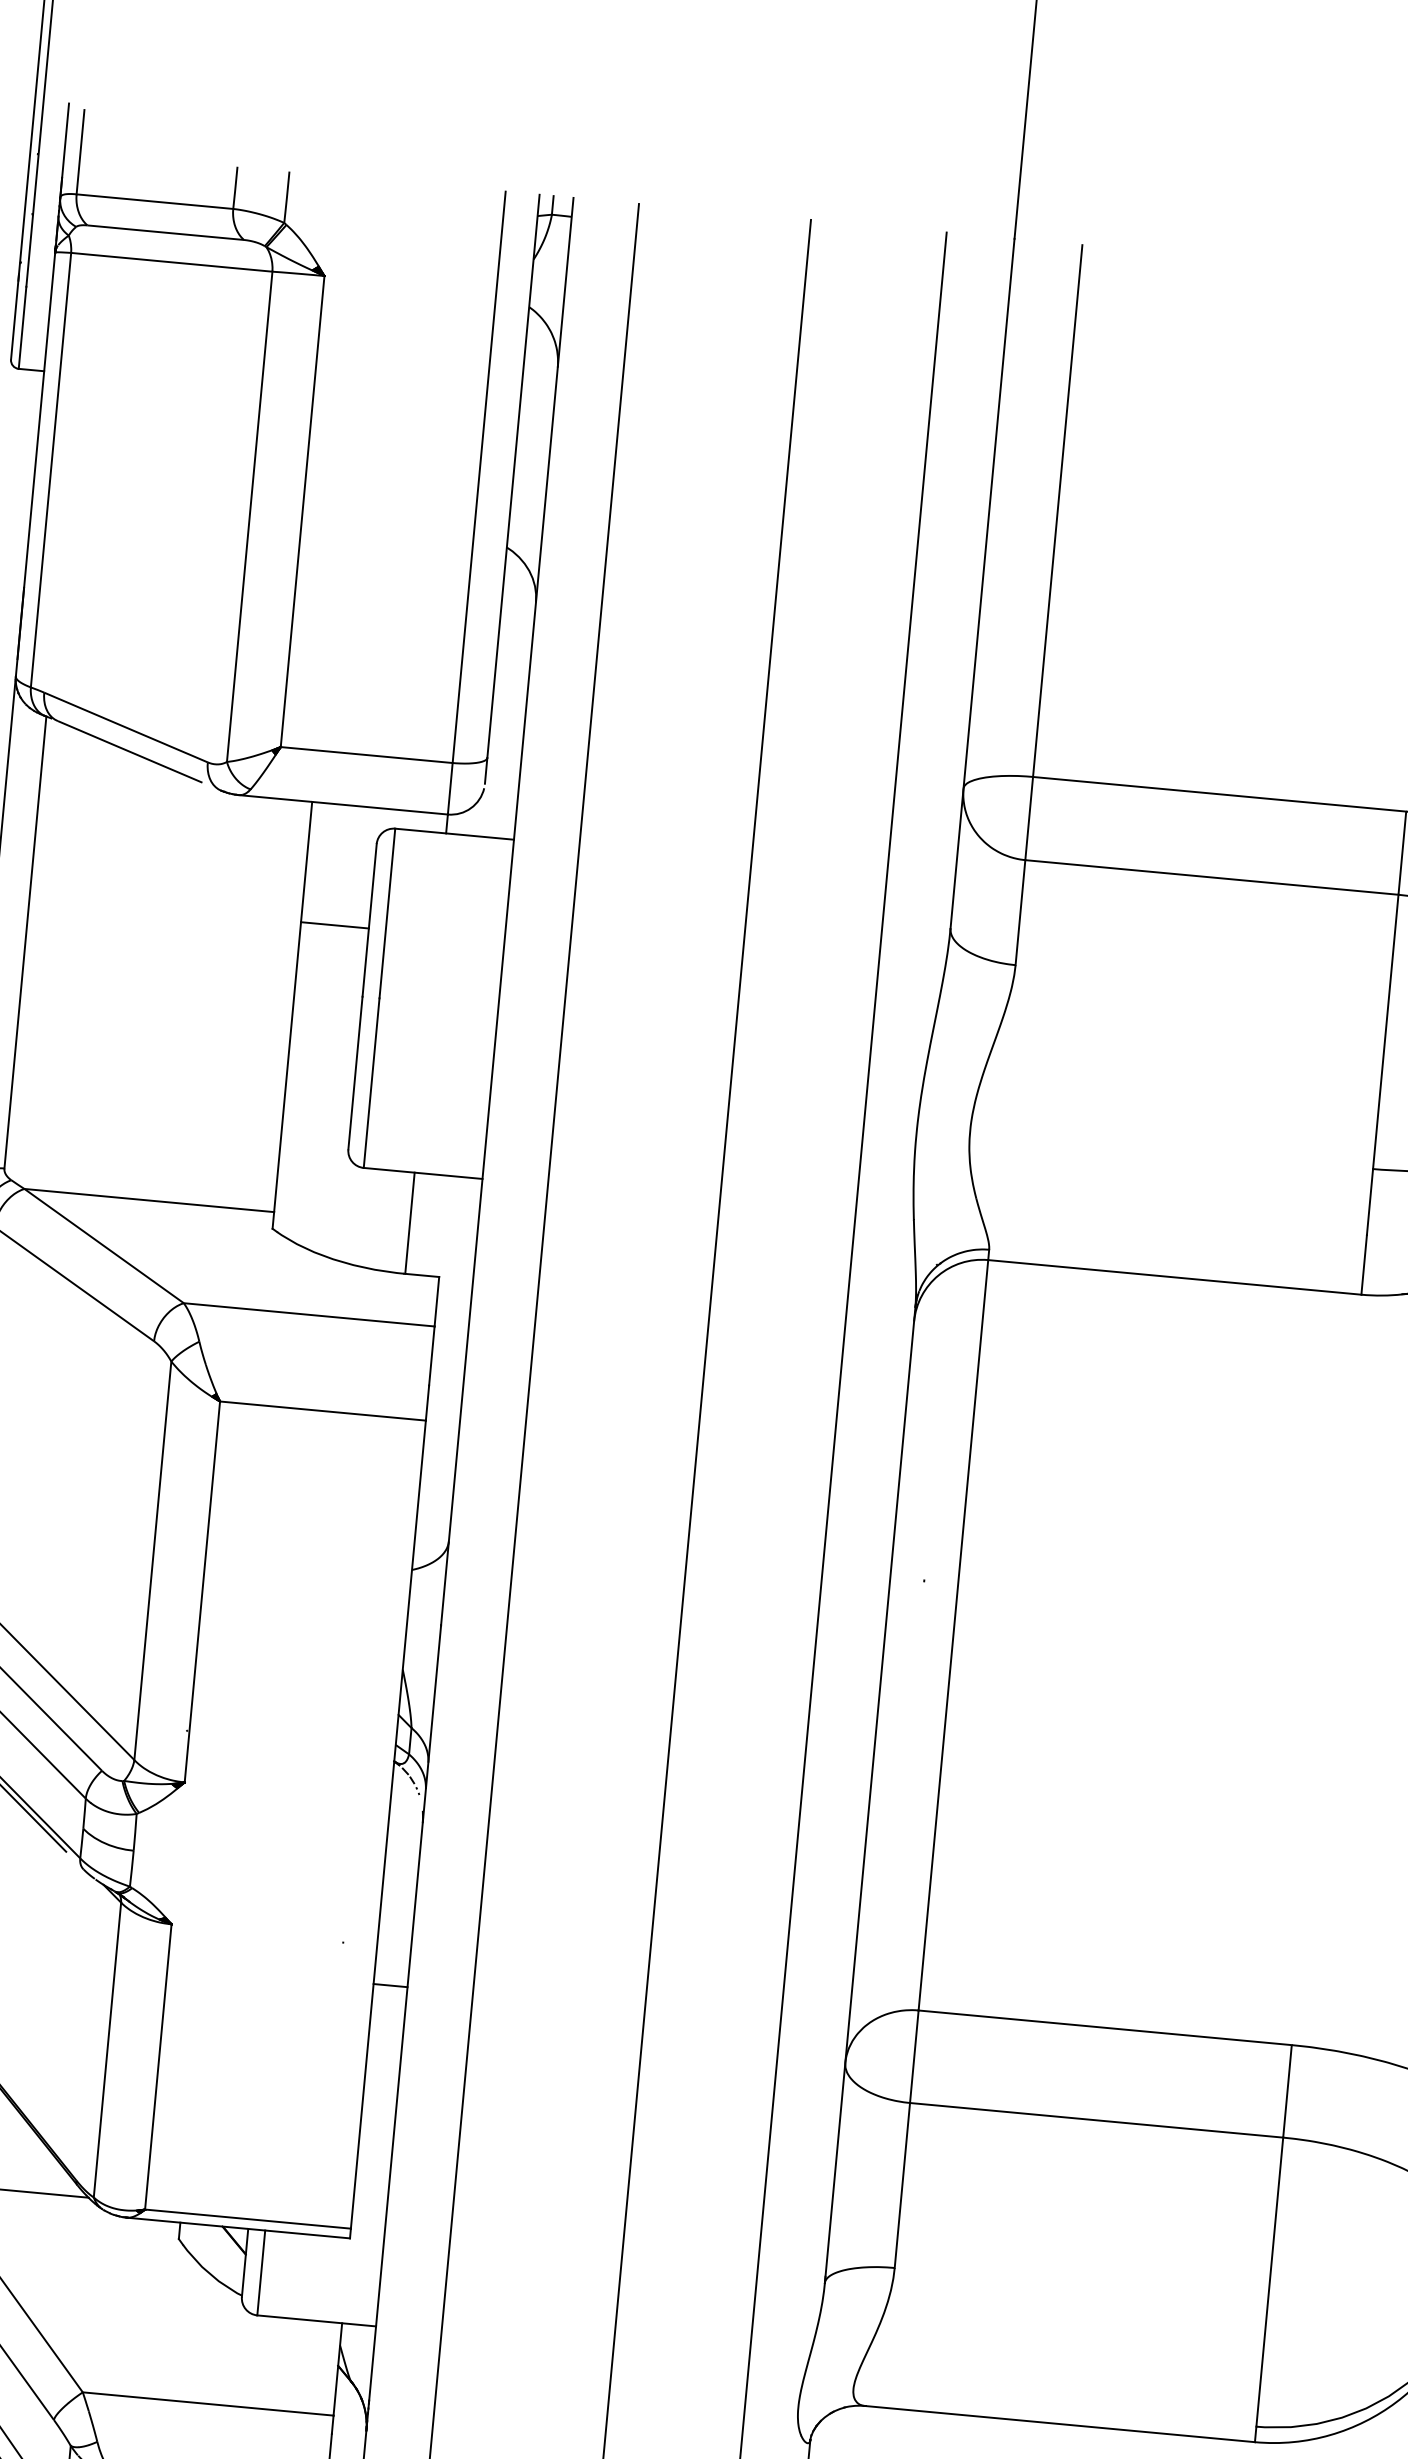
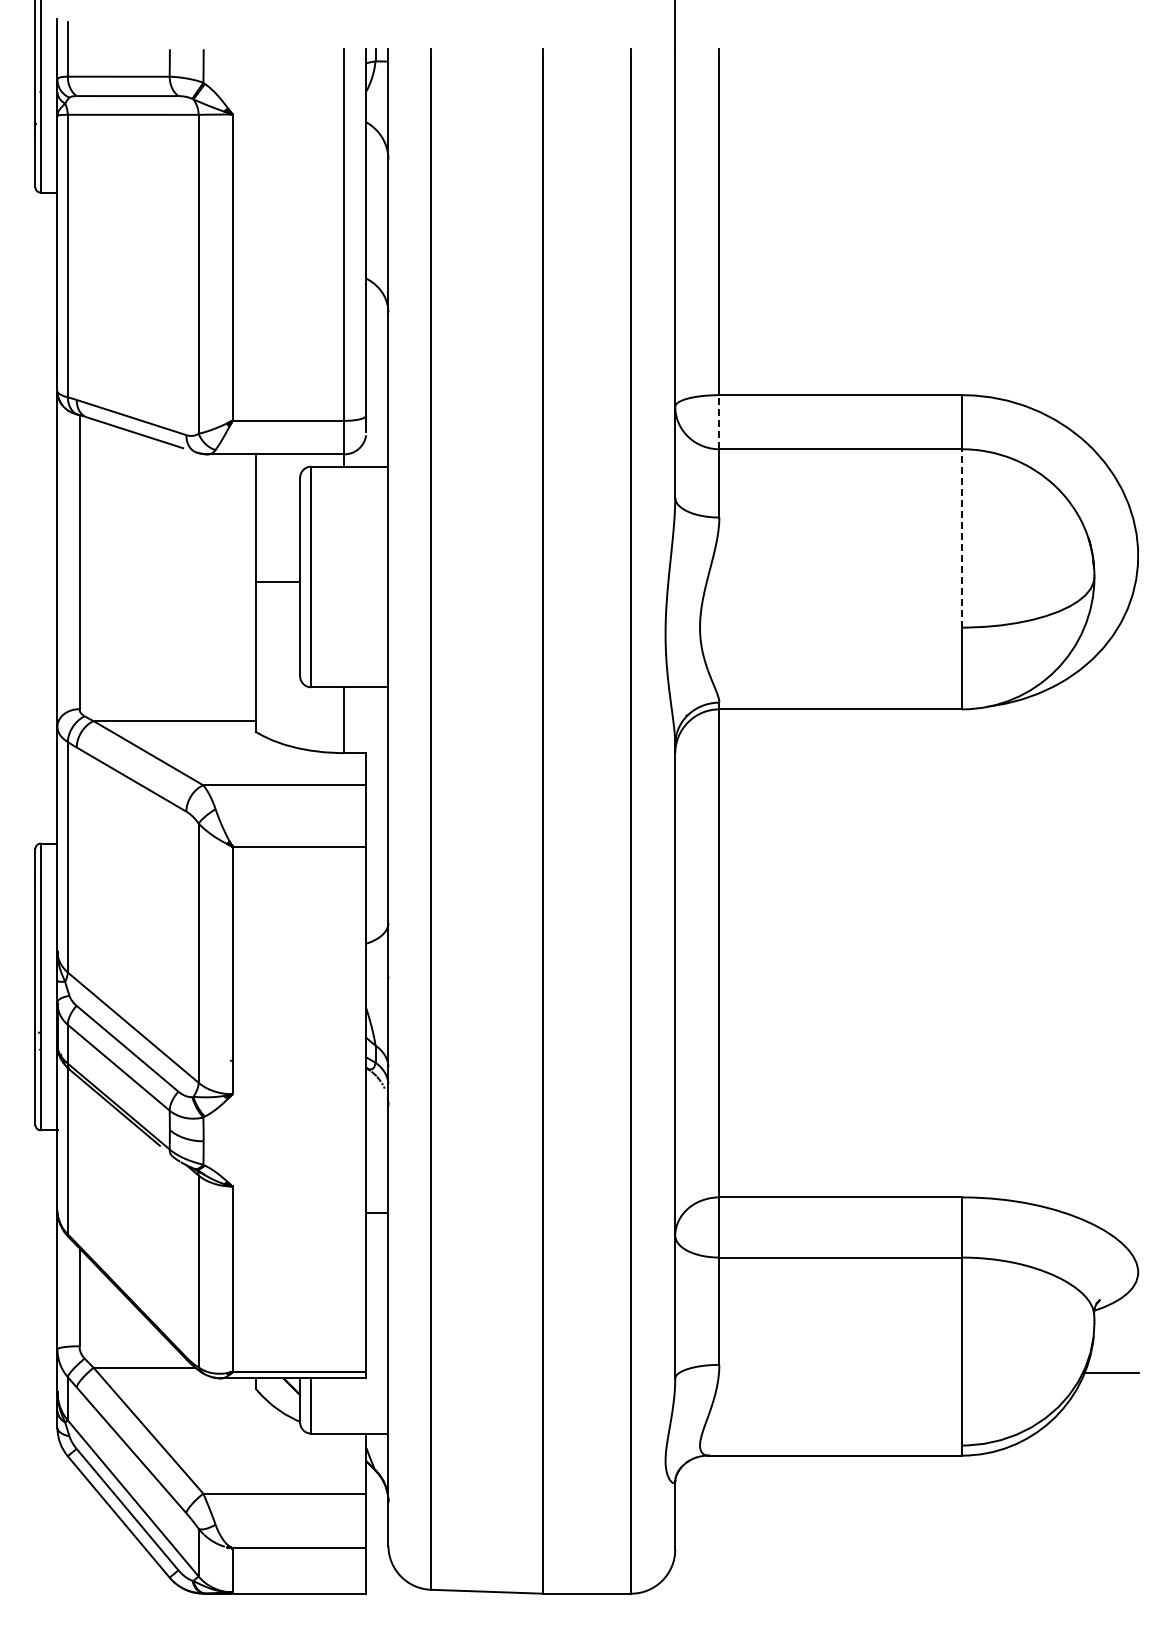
line: (1029, 817) -> (719, 421), solid -> dashed
line: (335, 925) -> (278, 581), moved
line: (1386, 1030) -> (962, 537), solid -> dashed

